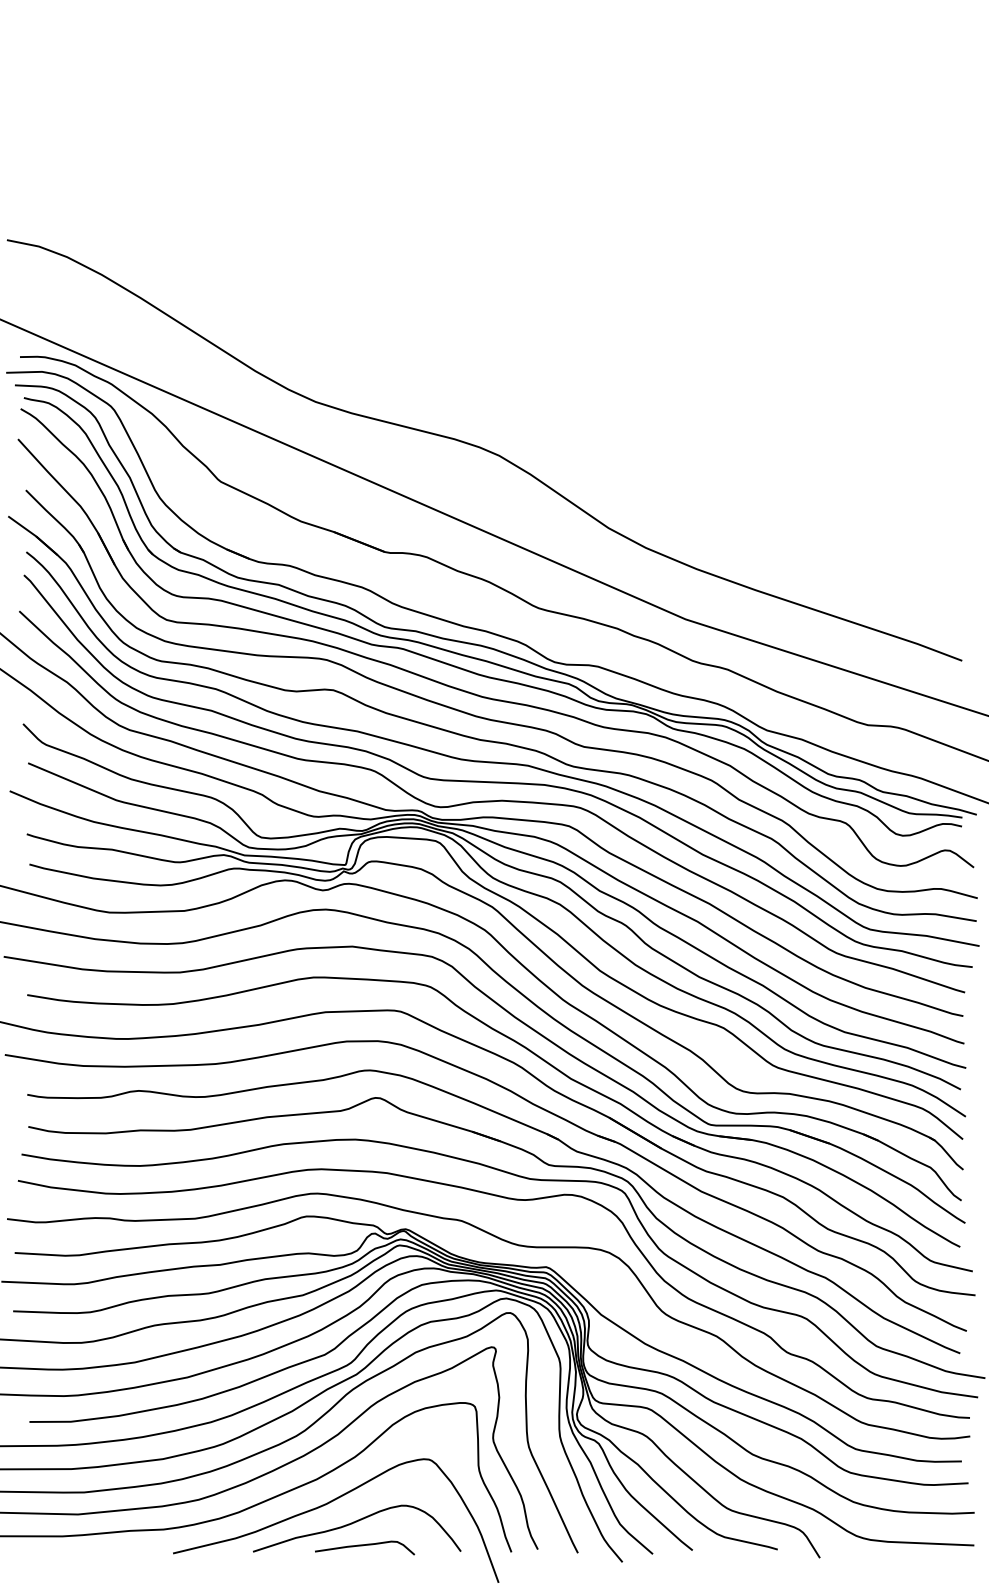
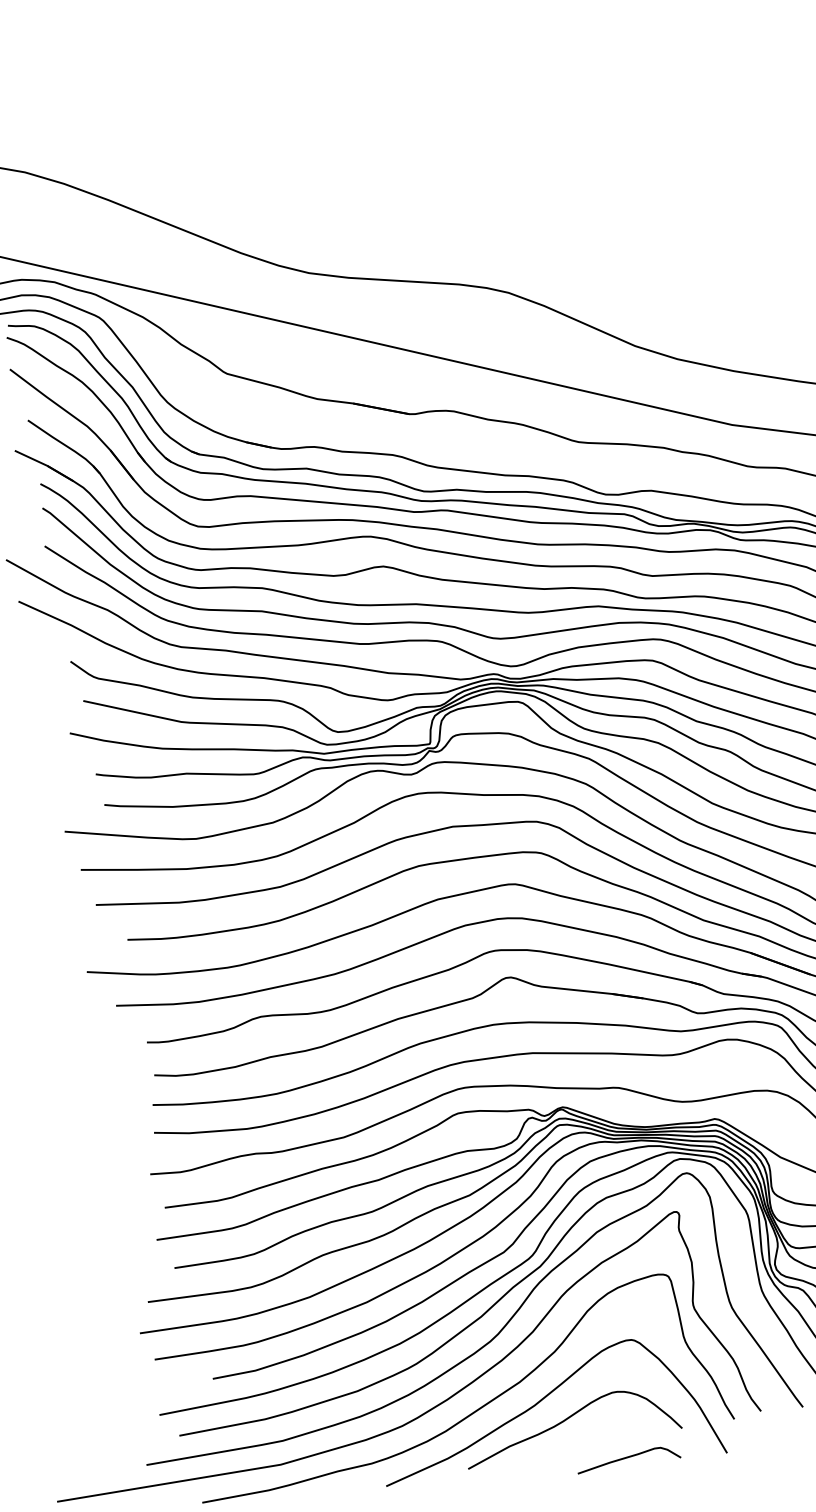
curve: (365, 1545) -> (628, 1457), moved

